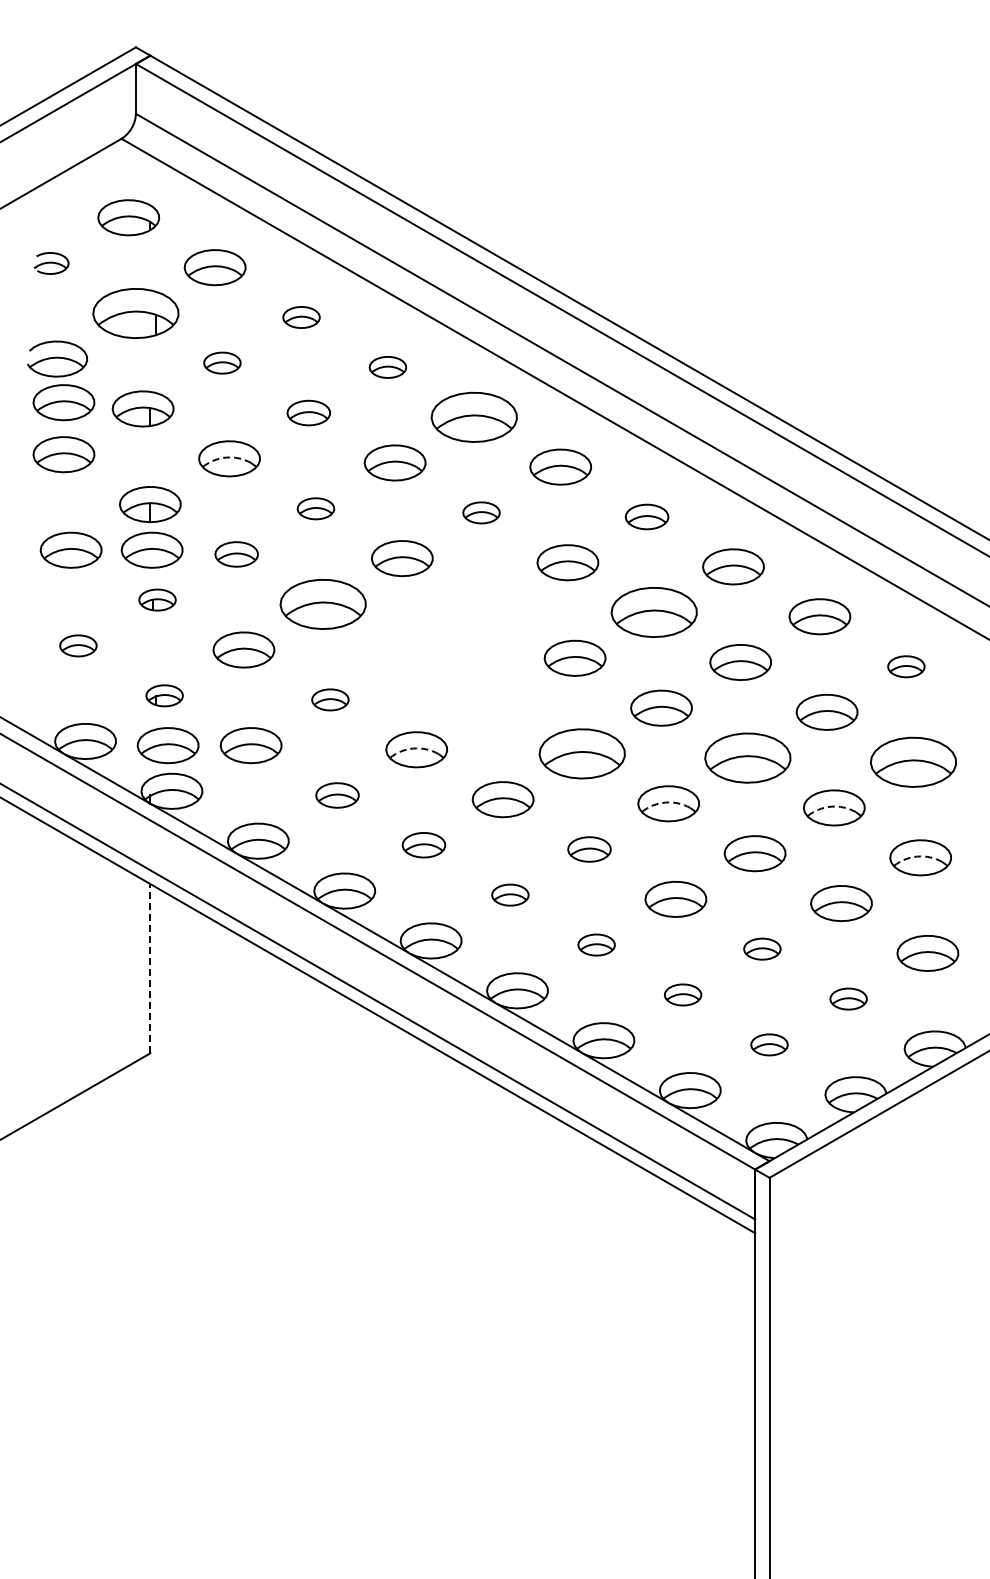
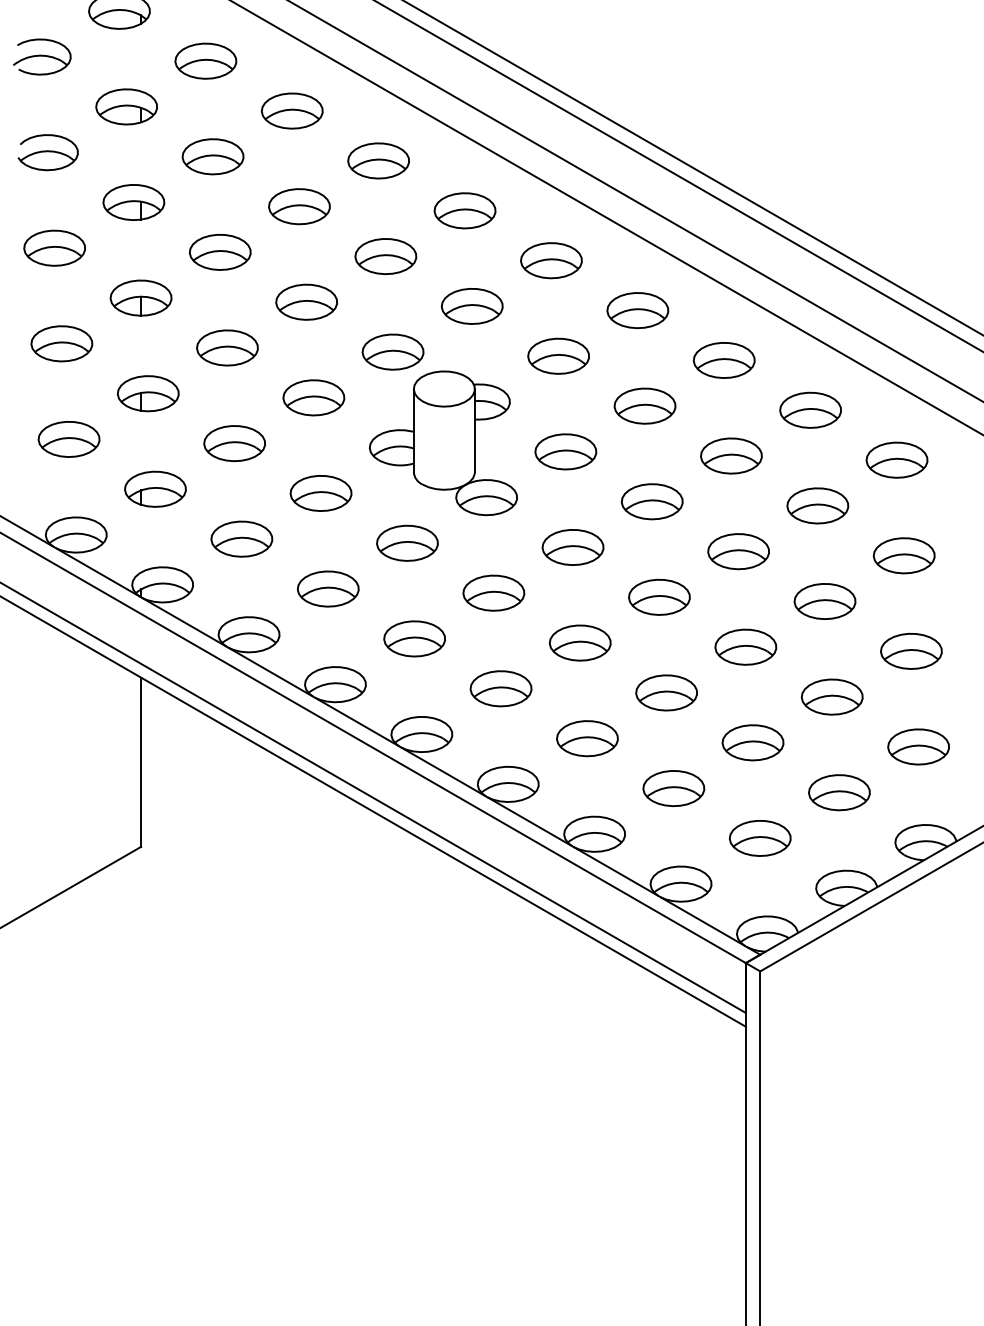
part: (51, 263) -> (42, 57), size x1.67
part: (135, 312) -> (126, 106), size x0.71
part: (301, 317) -> (292, 111), size x1.67
part: (222, 362) -> (213, 156), size x1.67
part: (387, 367) -> (378, 161), size x1.67
part: (63, 402) -> (54, 196), removed
part: (308, 412) -> (299, 206), size x1.43
part: (474, 416) -> (465, 210), size x0.71
arc: (226, 457) -> (217, 251), dashed -> solid
part: (315, 508) -> (306, 302), size x1.67
part: (481, 512) -> (472, 306), size x1.67
part: (646, 516) -> (637, 310), size x1.43
part: (151, 549) -> (142, 343), removed
part: (236, 554) -> (227, 348), size x1.43
part: (157, 599) -> (148, 393), size x1.67
part: (322, 603) -> (313, 397), size x0.71
part: (654, 612) -> (645, 406), size x0.71
part: (78, 645) -> (69, 439), size x1.67
part: (452, 649) -> (443, 443), added
part: (906, 666) -> (897, 460), size x1.67
part: (164, 695) -> (155, 489), size x1.67
part: (330, 699) -> (321, 493), size x1.67
part: (167, 745) -> (158, 539), removed
arc: (413, 748) -> (404, 542), dashed -> solid
part: (582, 753) -> (573, 547), size x0.71
part: (747, 757) -> (738, 551), size x0.71
part: (913, 761) -> (904, 555), size x0.71
part: (337, 795) -> (328, 589), size x1.43
arc: (665, 802) -> (656, 596), dashed -> solid
arc: (831, 806) -> (822, 600), dashed -> solid
part: (423, 844) -> (414, 638), size x1.43
part: (589, 849) -> (580, 643), size x1.43
arc: (917, 856) -> (908, 650), dashed -> solid
part: (510, 894) -> (501, 688), size x1.67
part: (596, 944) -> (587, 738), size x1.67
part: (762, 948) -> (753, 742), size x1.67
line: (150, 968) -> (141, 762), dashed -> solid
part: (682, 994) -> (673, 788), size x1.67
part: (848, 998) -> (839, 792), size x1.67
part: (769, 1044) -> (760, 838), size x1.67

